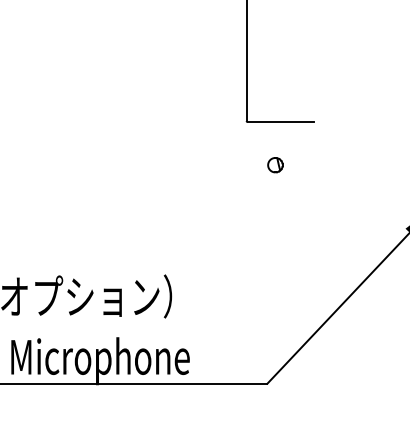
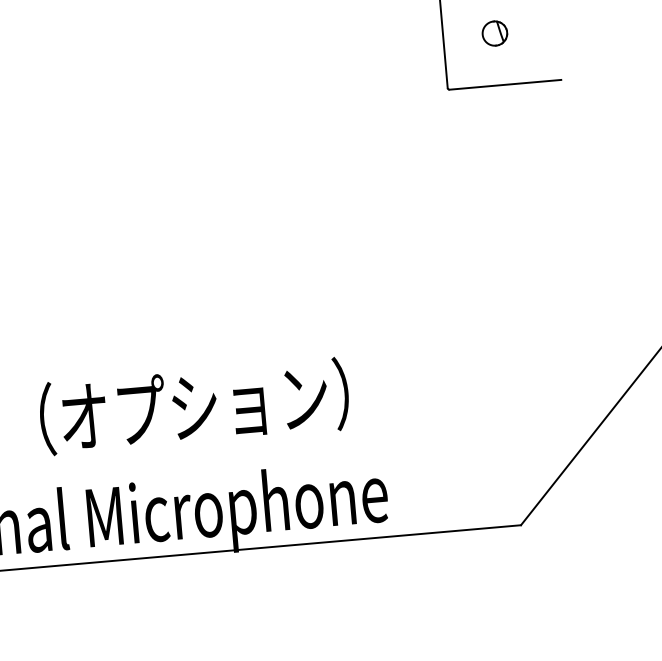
part: (275, 165) -> (495, 34), moved

